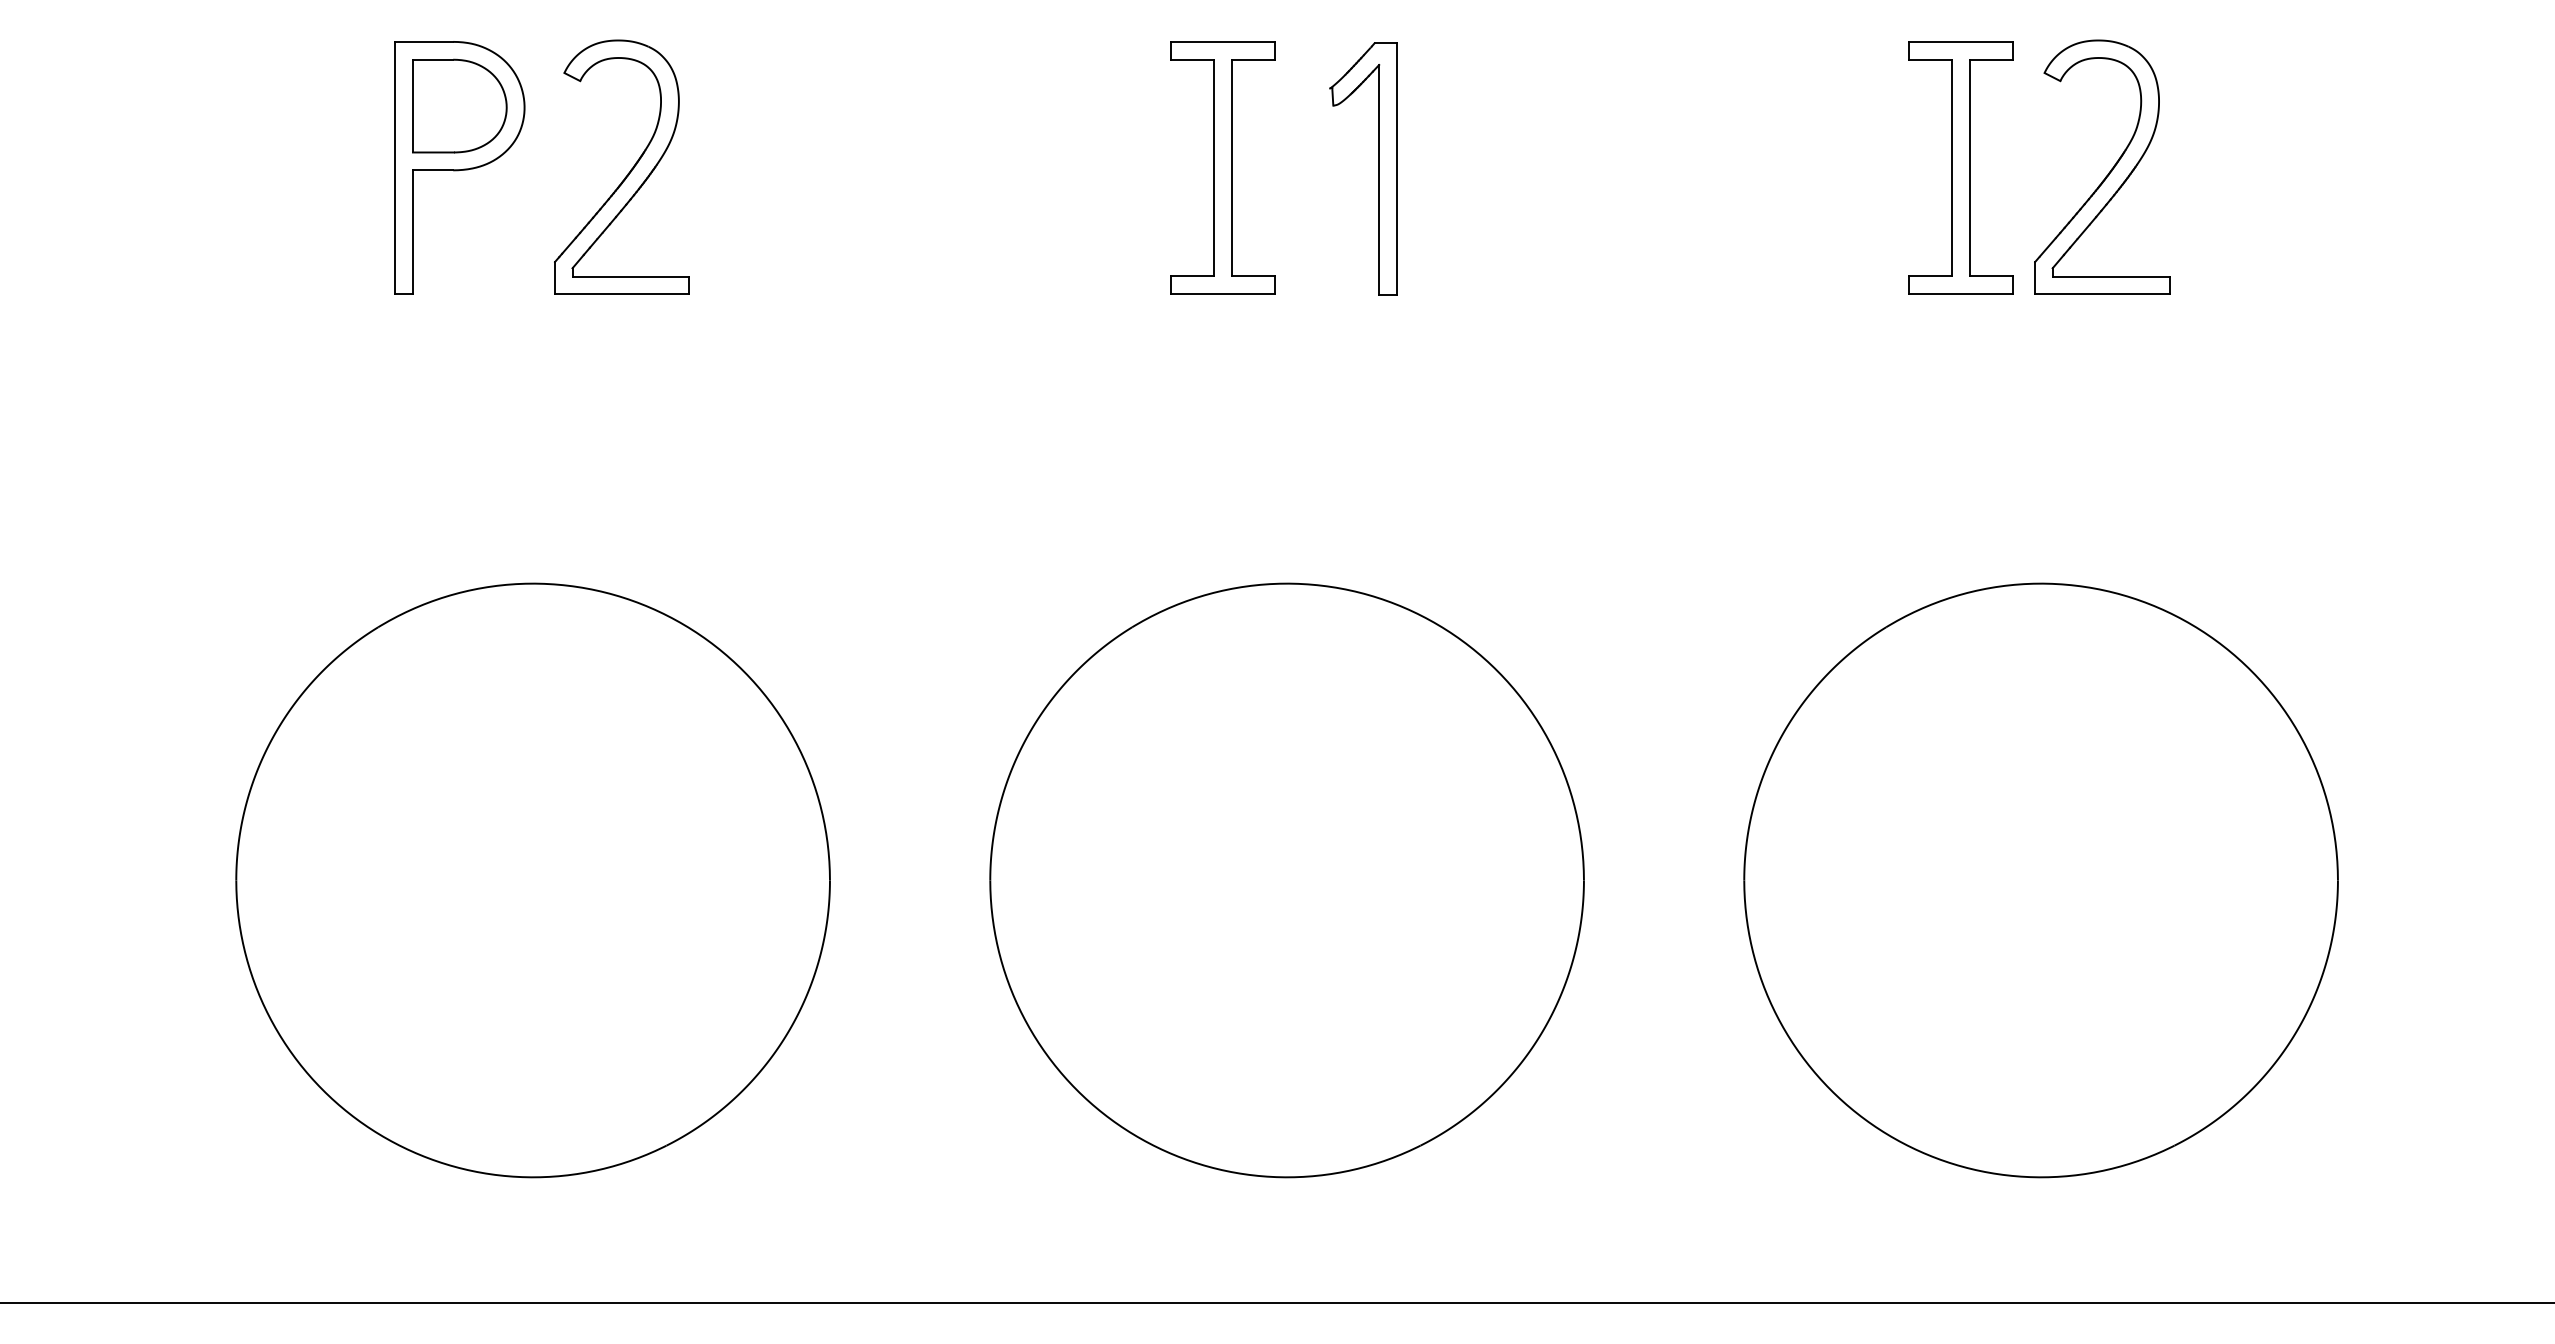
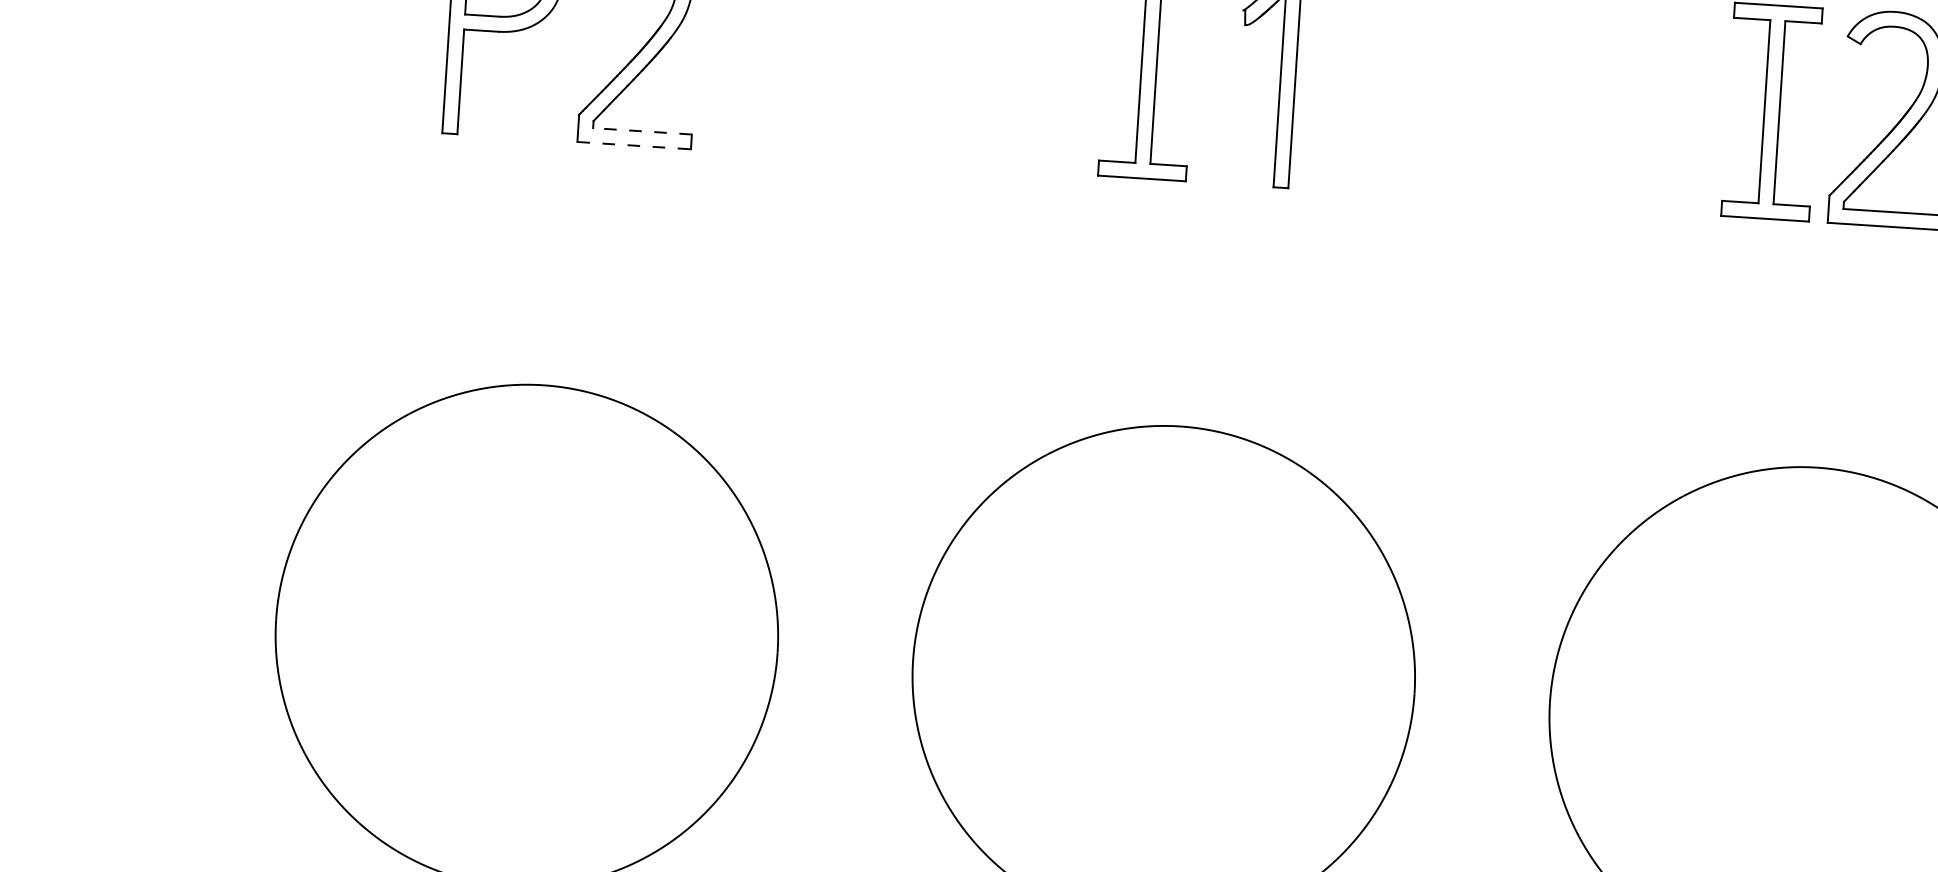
line: (630, 276) -> (642, 131), solid -> dashed
line: (622, 294) -> (634, 145), solid -> dashed

